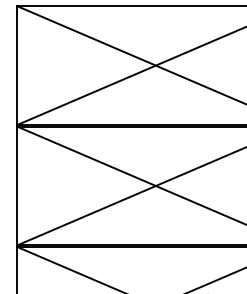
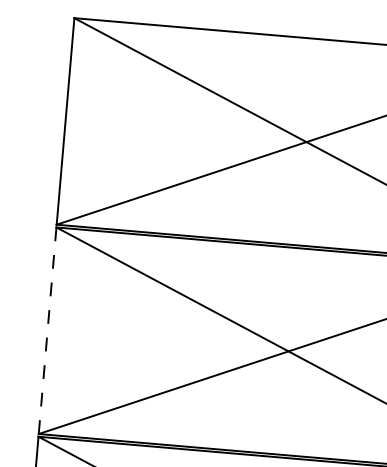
line: (17, 186) -> (47, 331), solid -> dashed

